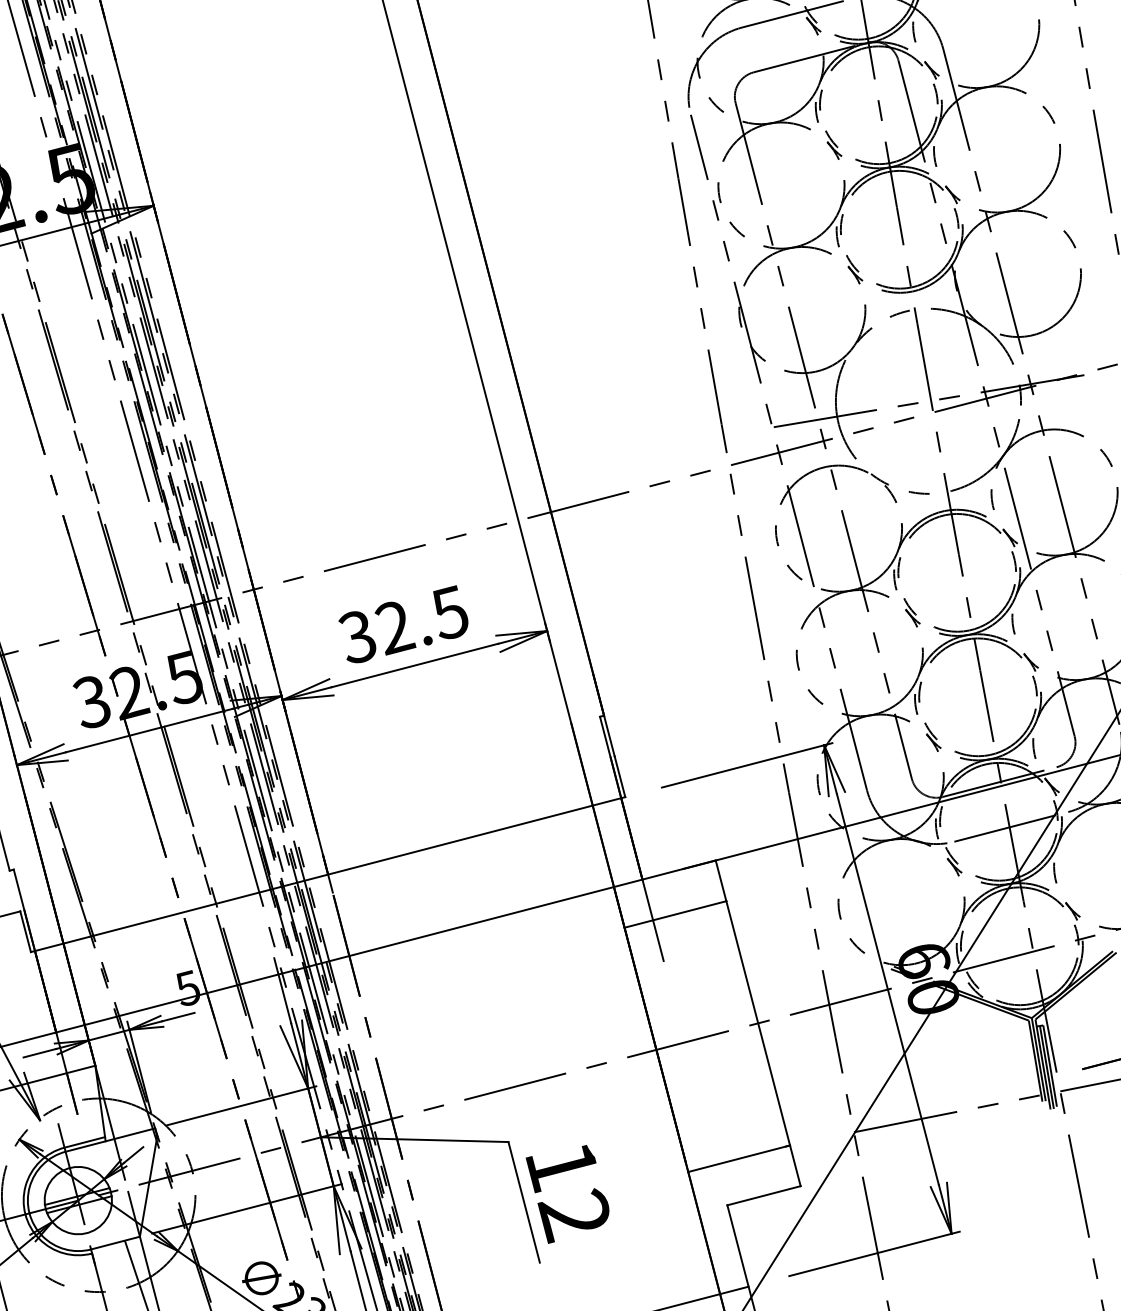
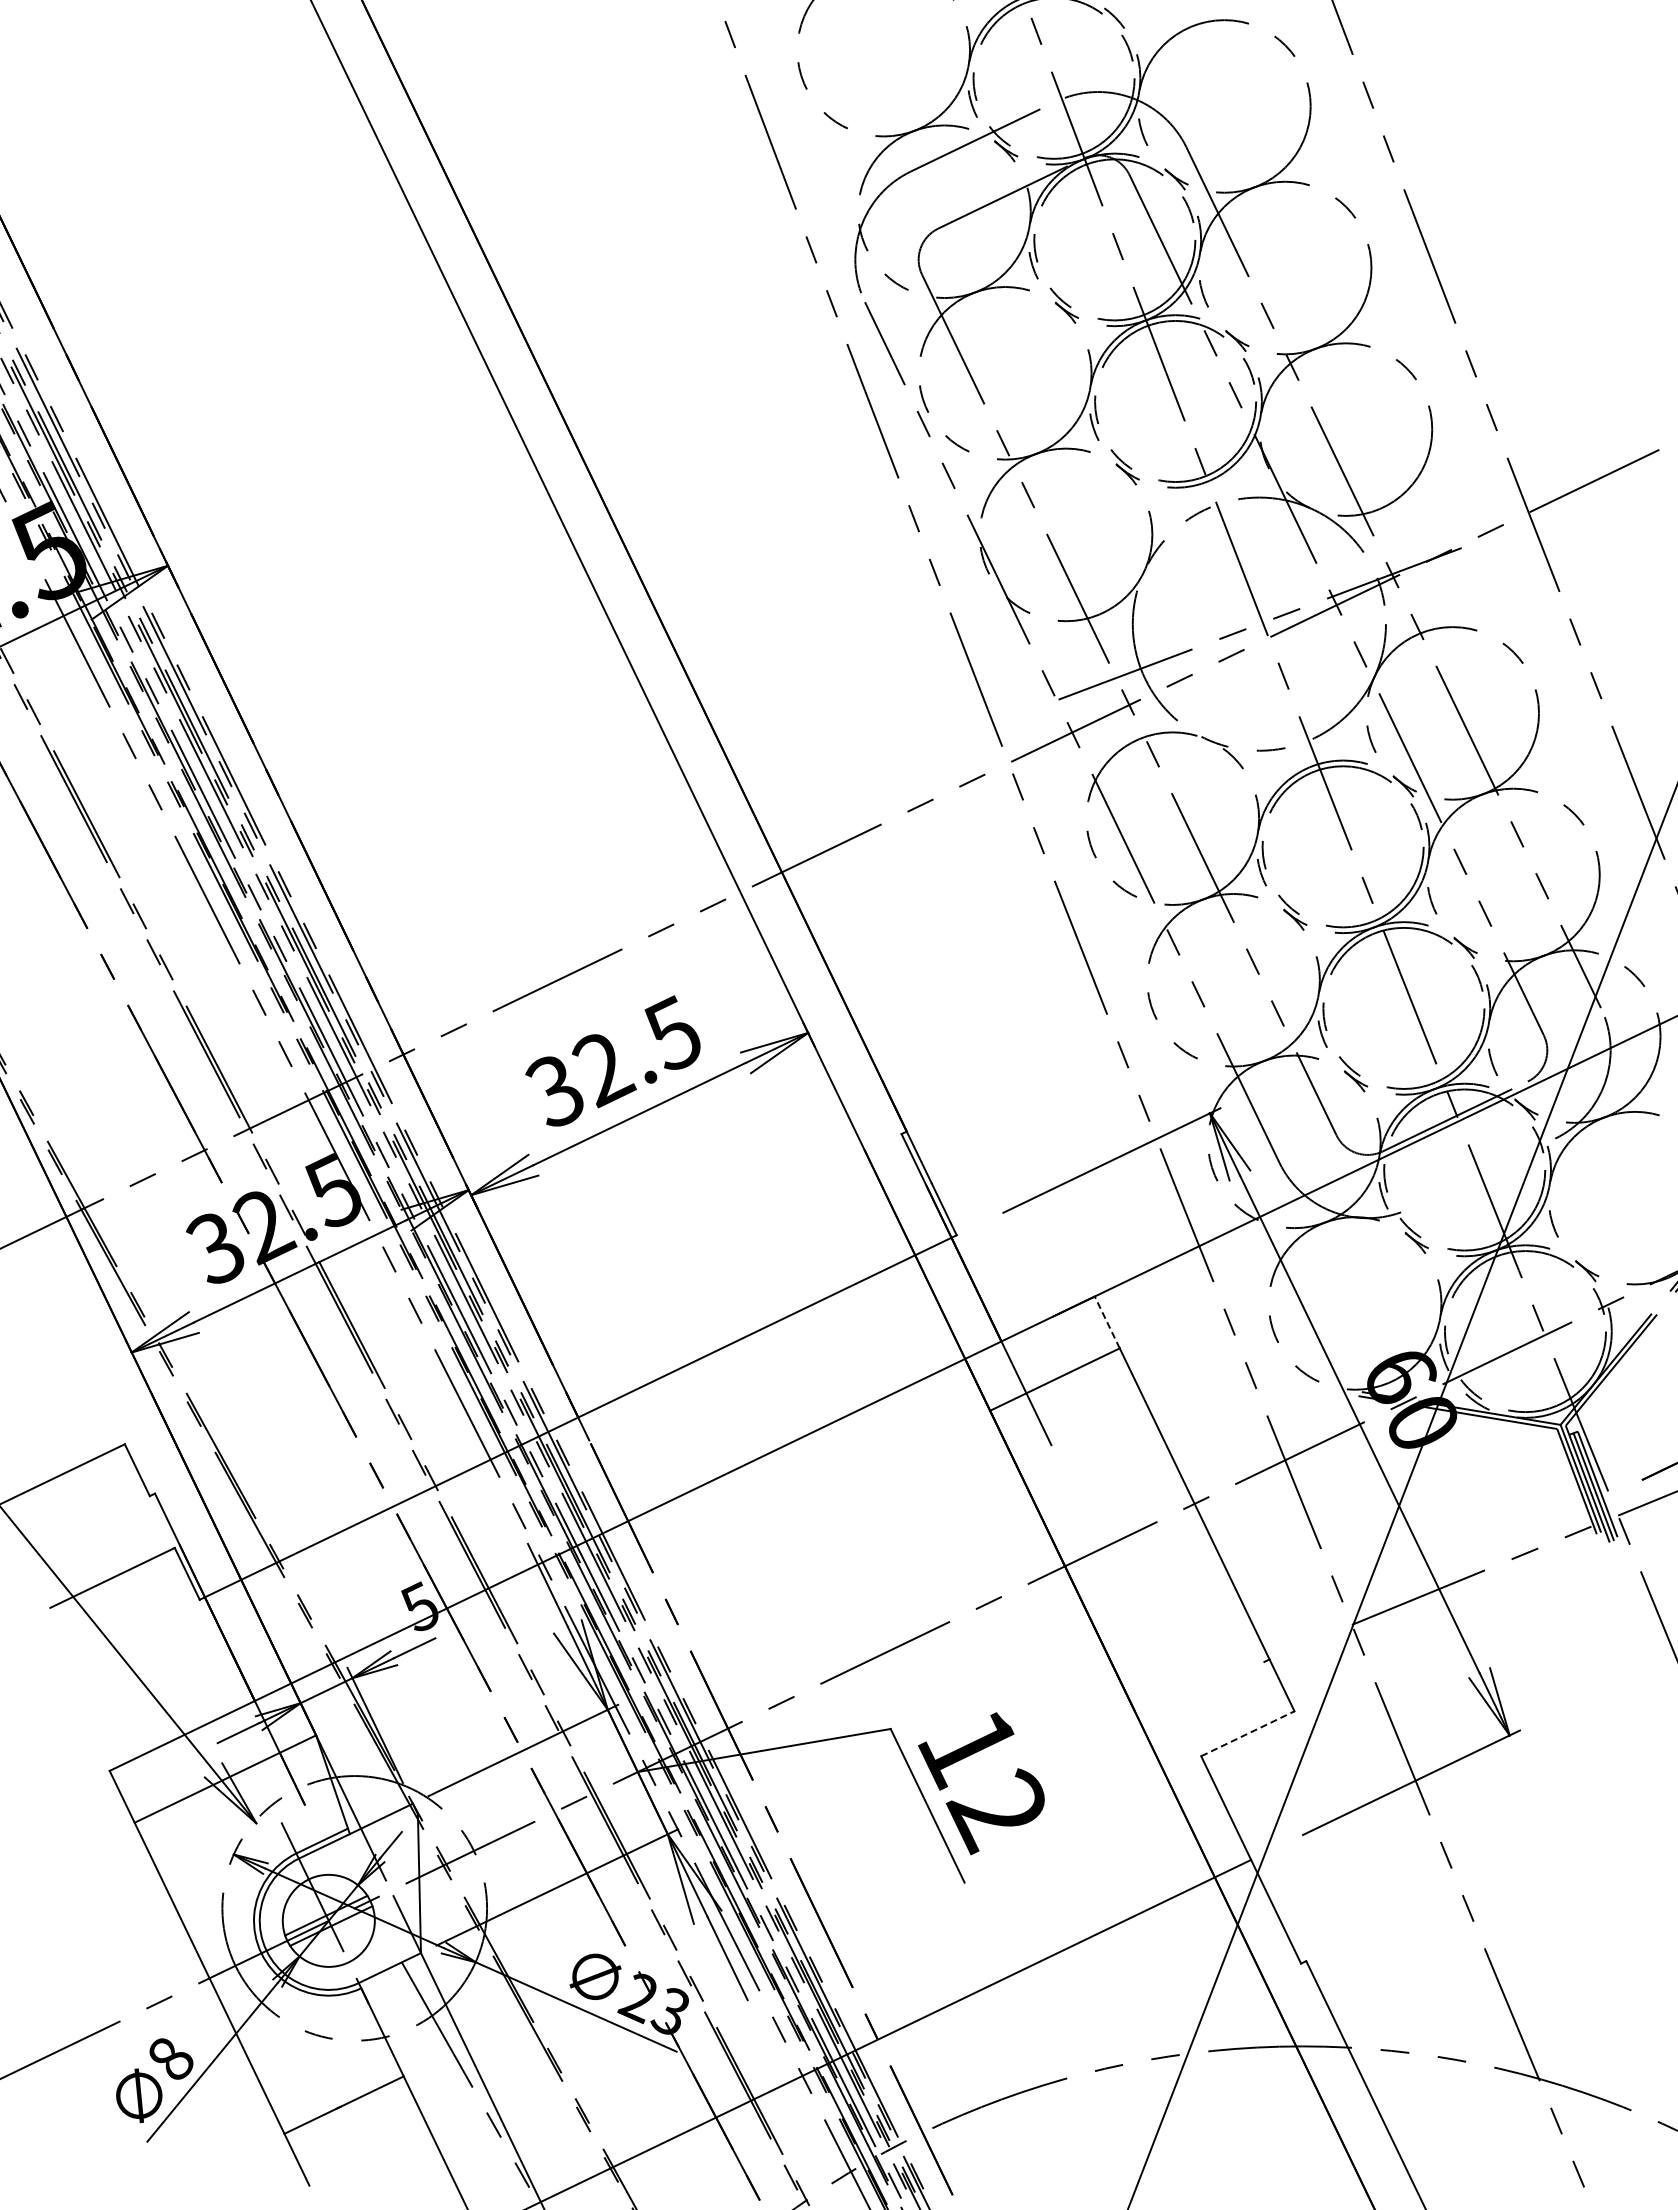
line: (1011, 826) -> (1482, 1173), removed
line: (721, 880) -> (1107, 1322), solid -> dashed
line: (739, 1158) -> (1204, 1690), removed
line: (763, 1195) -> (1247, 1733), solid -> dashed

